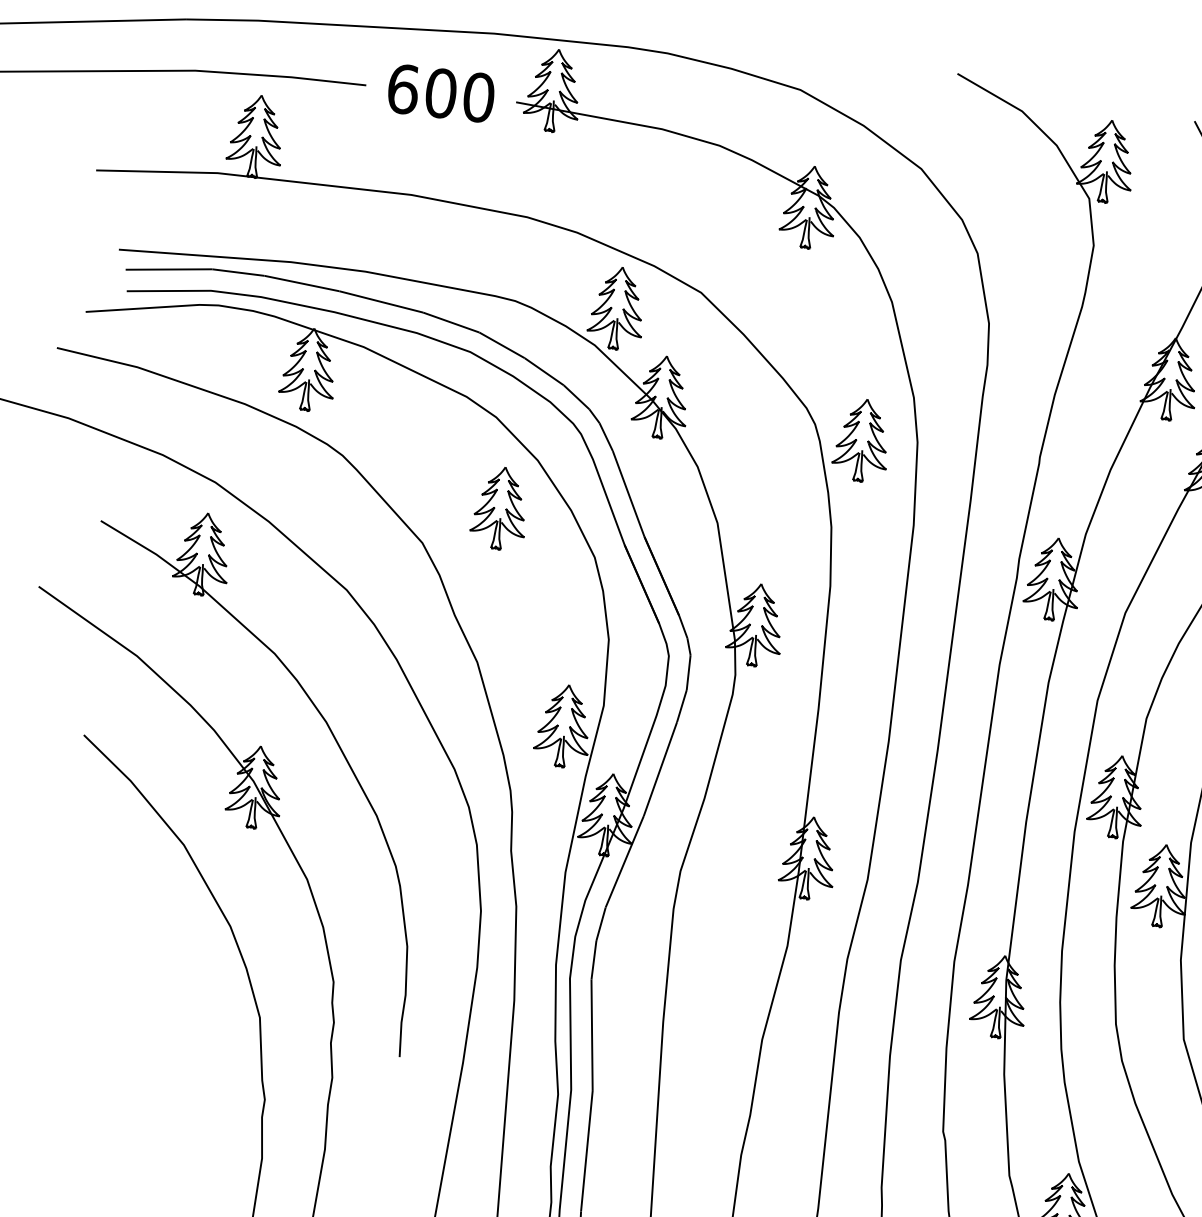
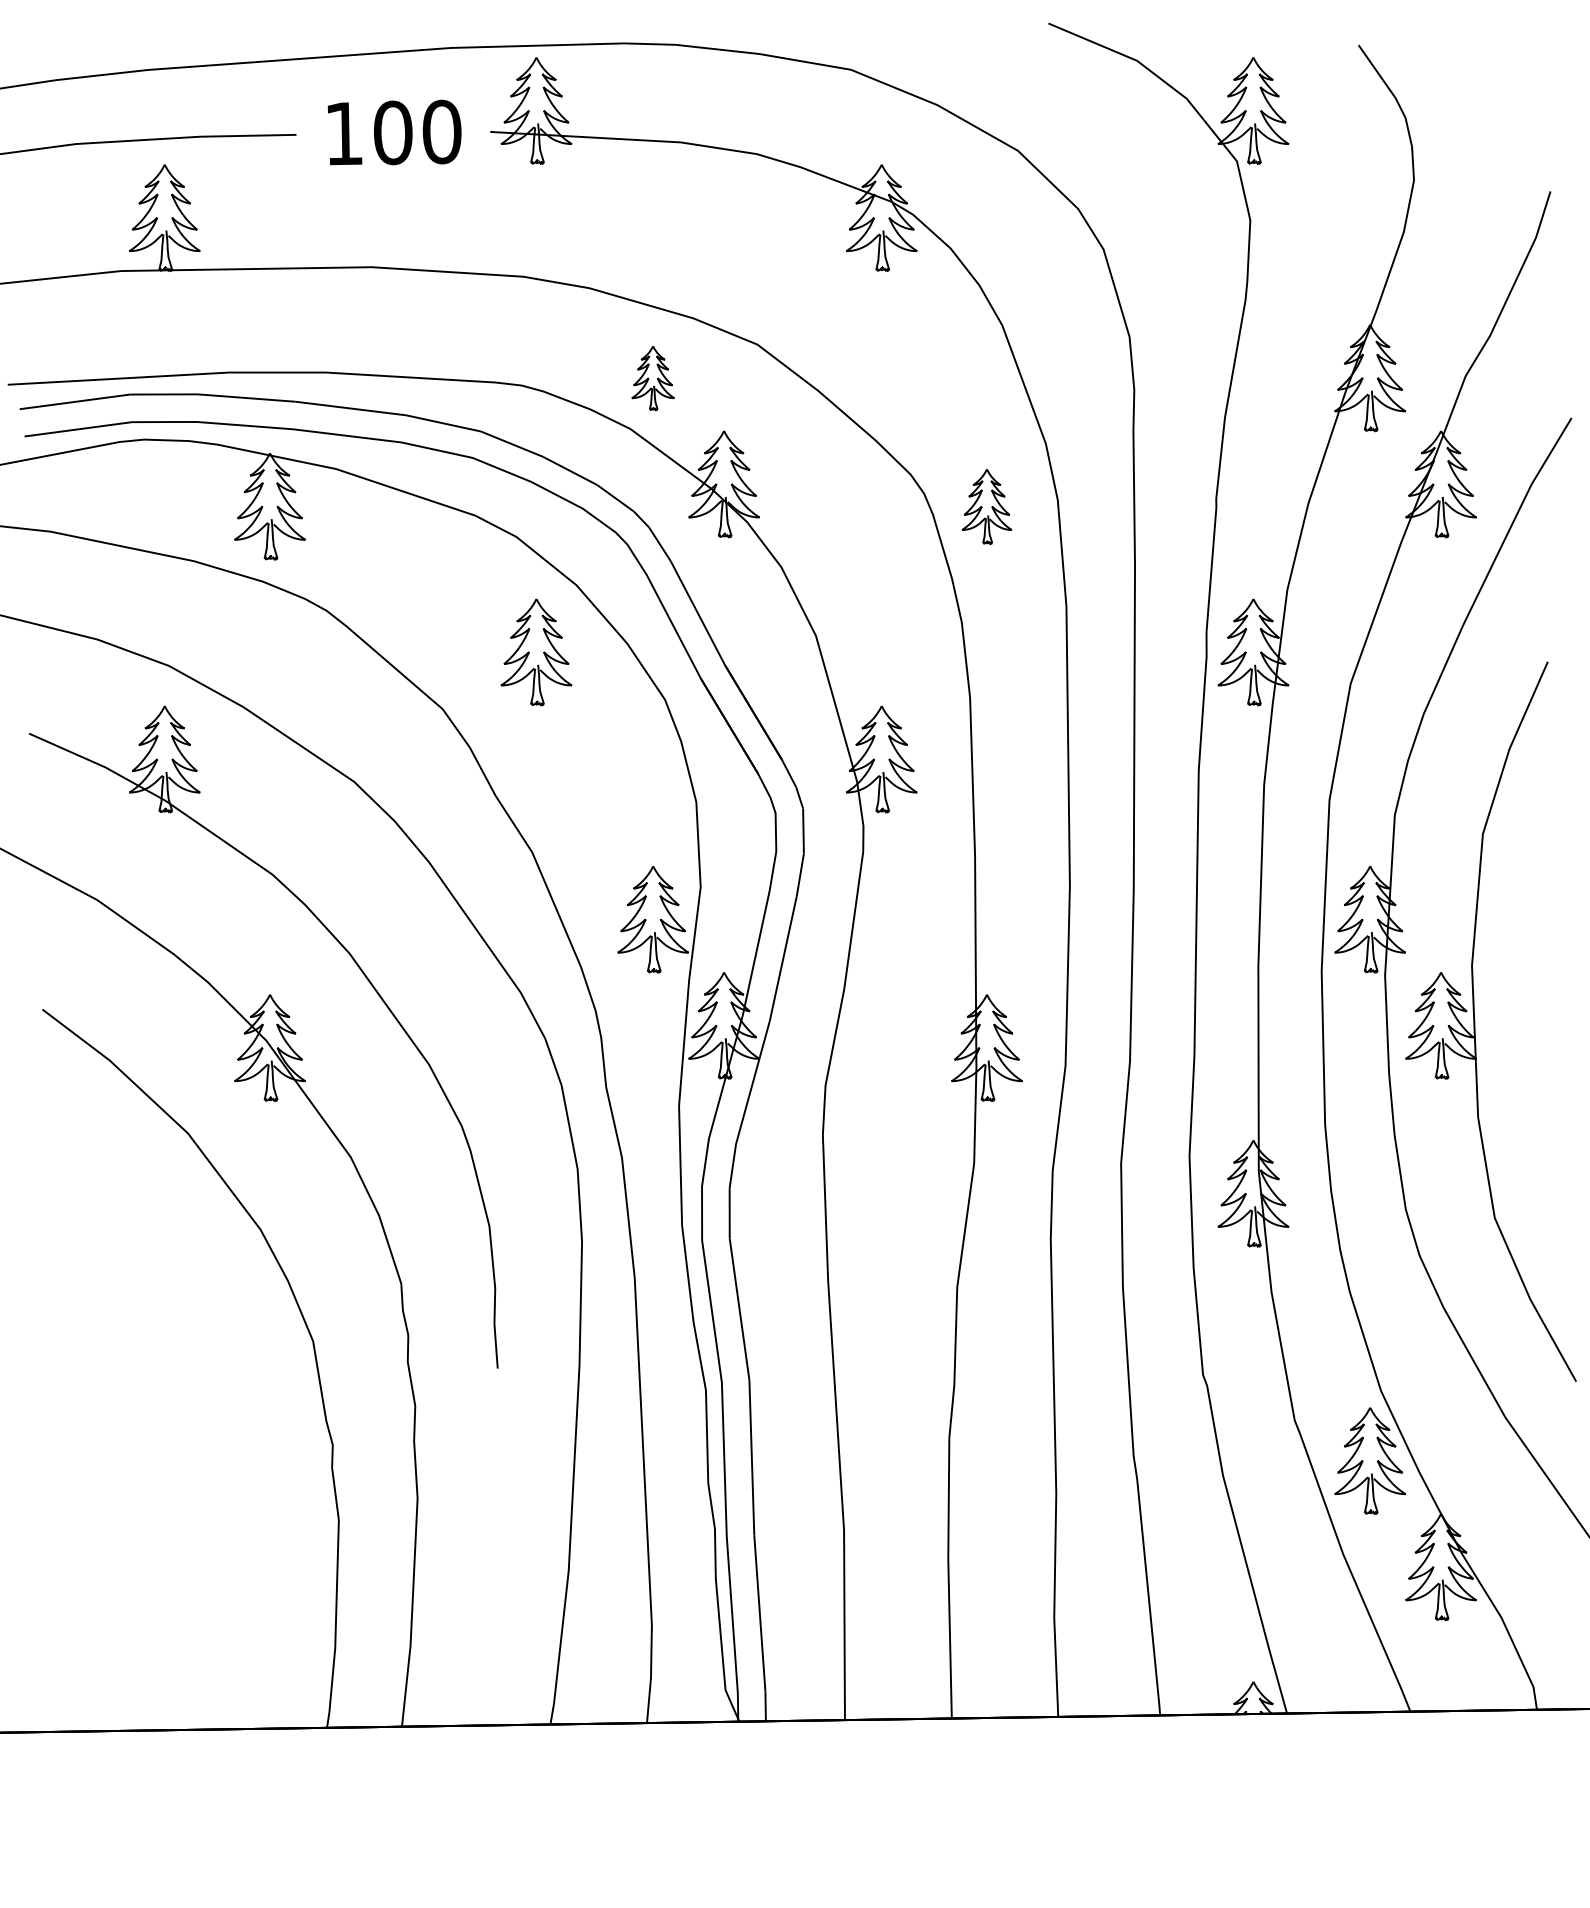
text: (403, 89) -> (344, 133), 600 -> 100
part: (616, 308) -> (652, 378), size x0.6
part: (861, 440) -> (986, 506), size x0.7

